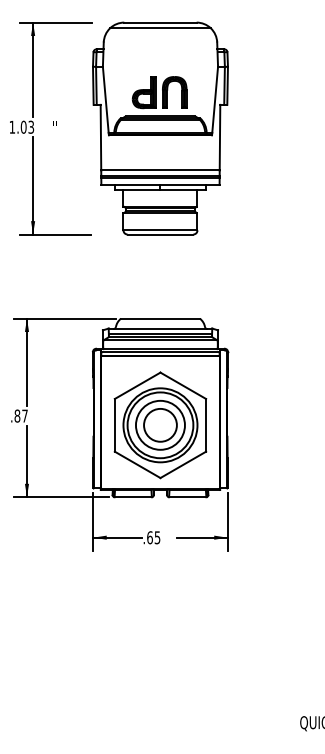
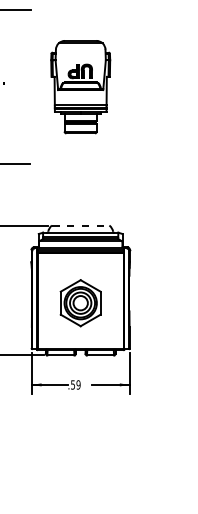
part: (160, 128) -> (80, 87), size x0.6
line: (160, 318) -> (80, 225), solid -> dashed
part: (160, 425) -> (80, 303), size x0.6
text: (153, 537) -> (75, 384), .65 -> .59

